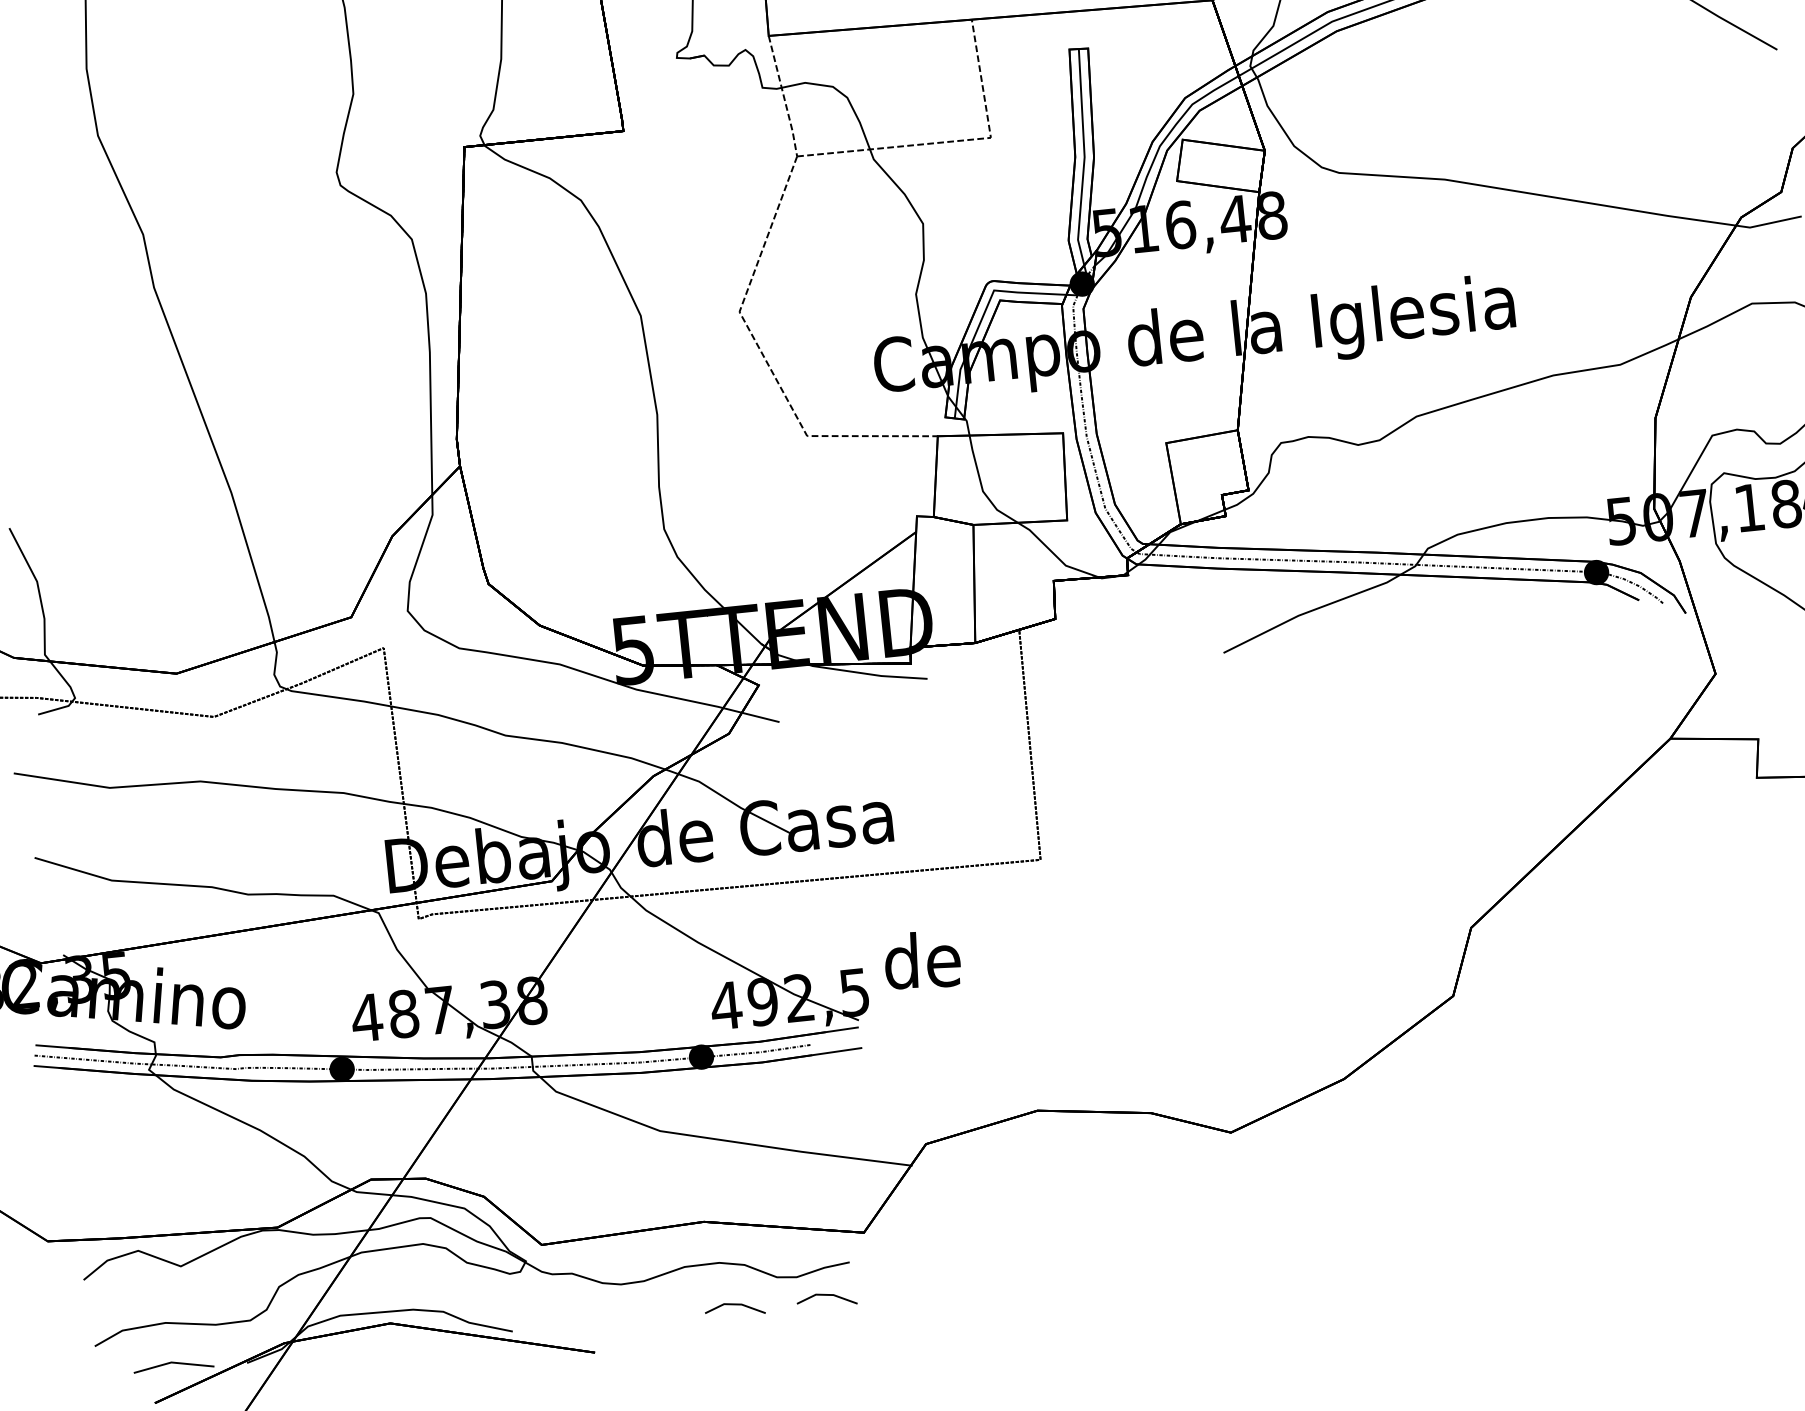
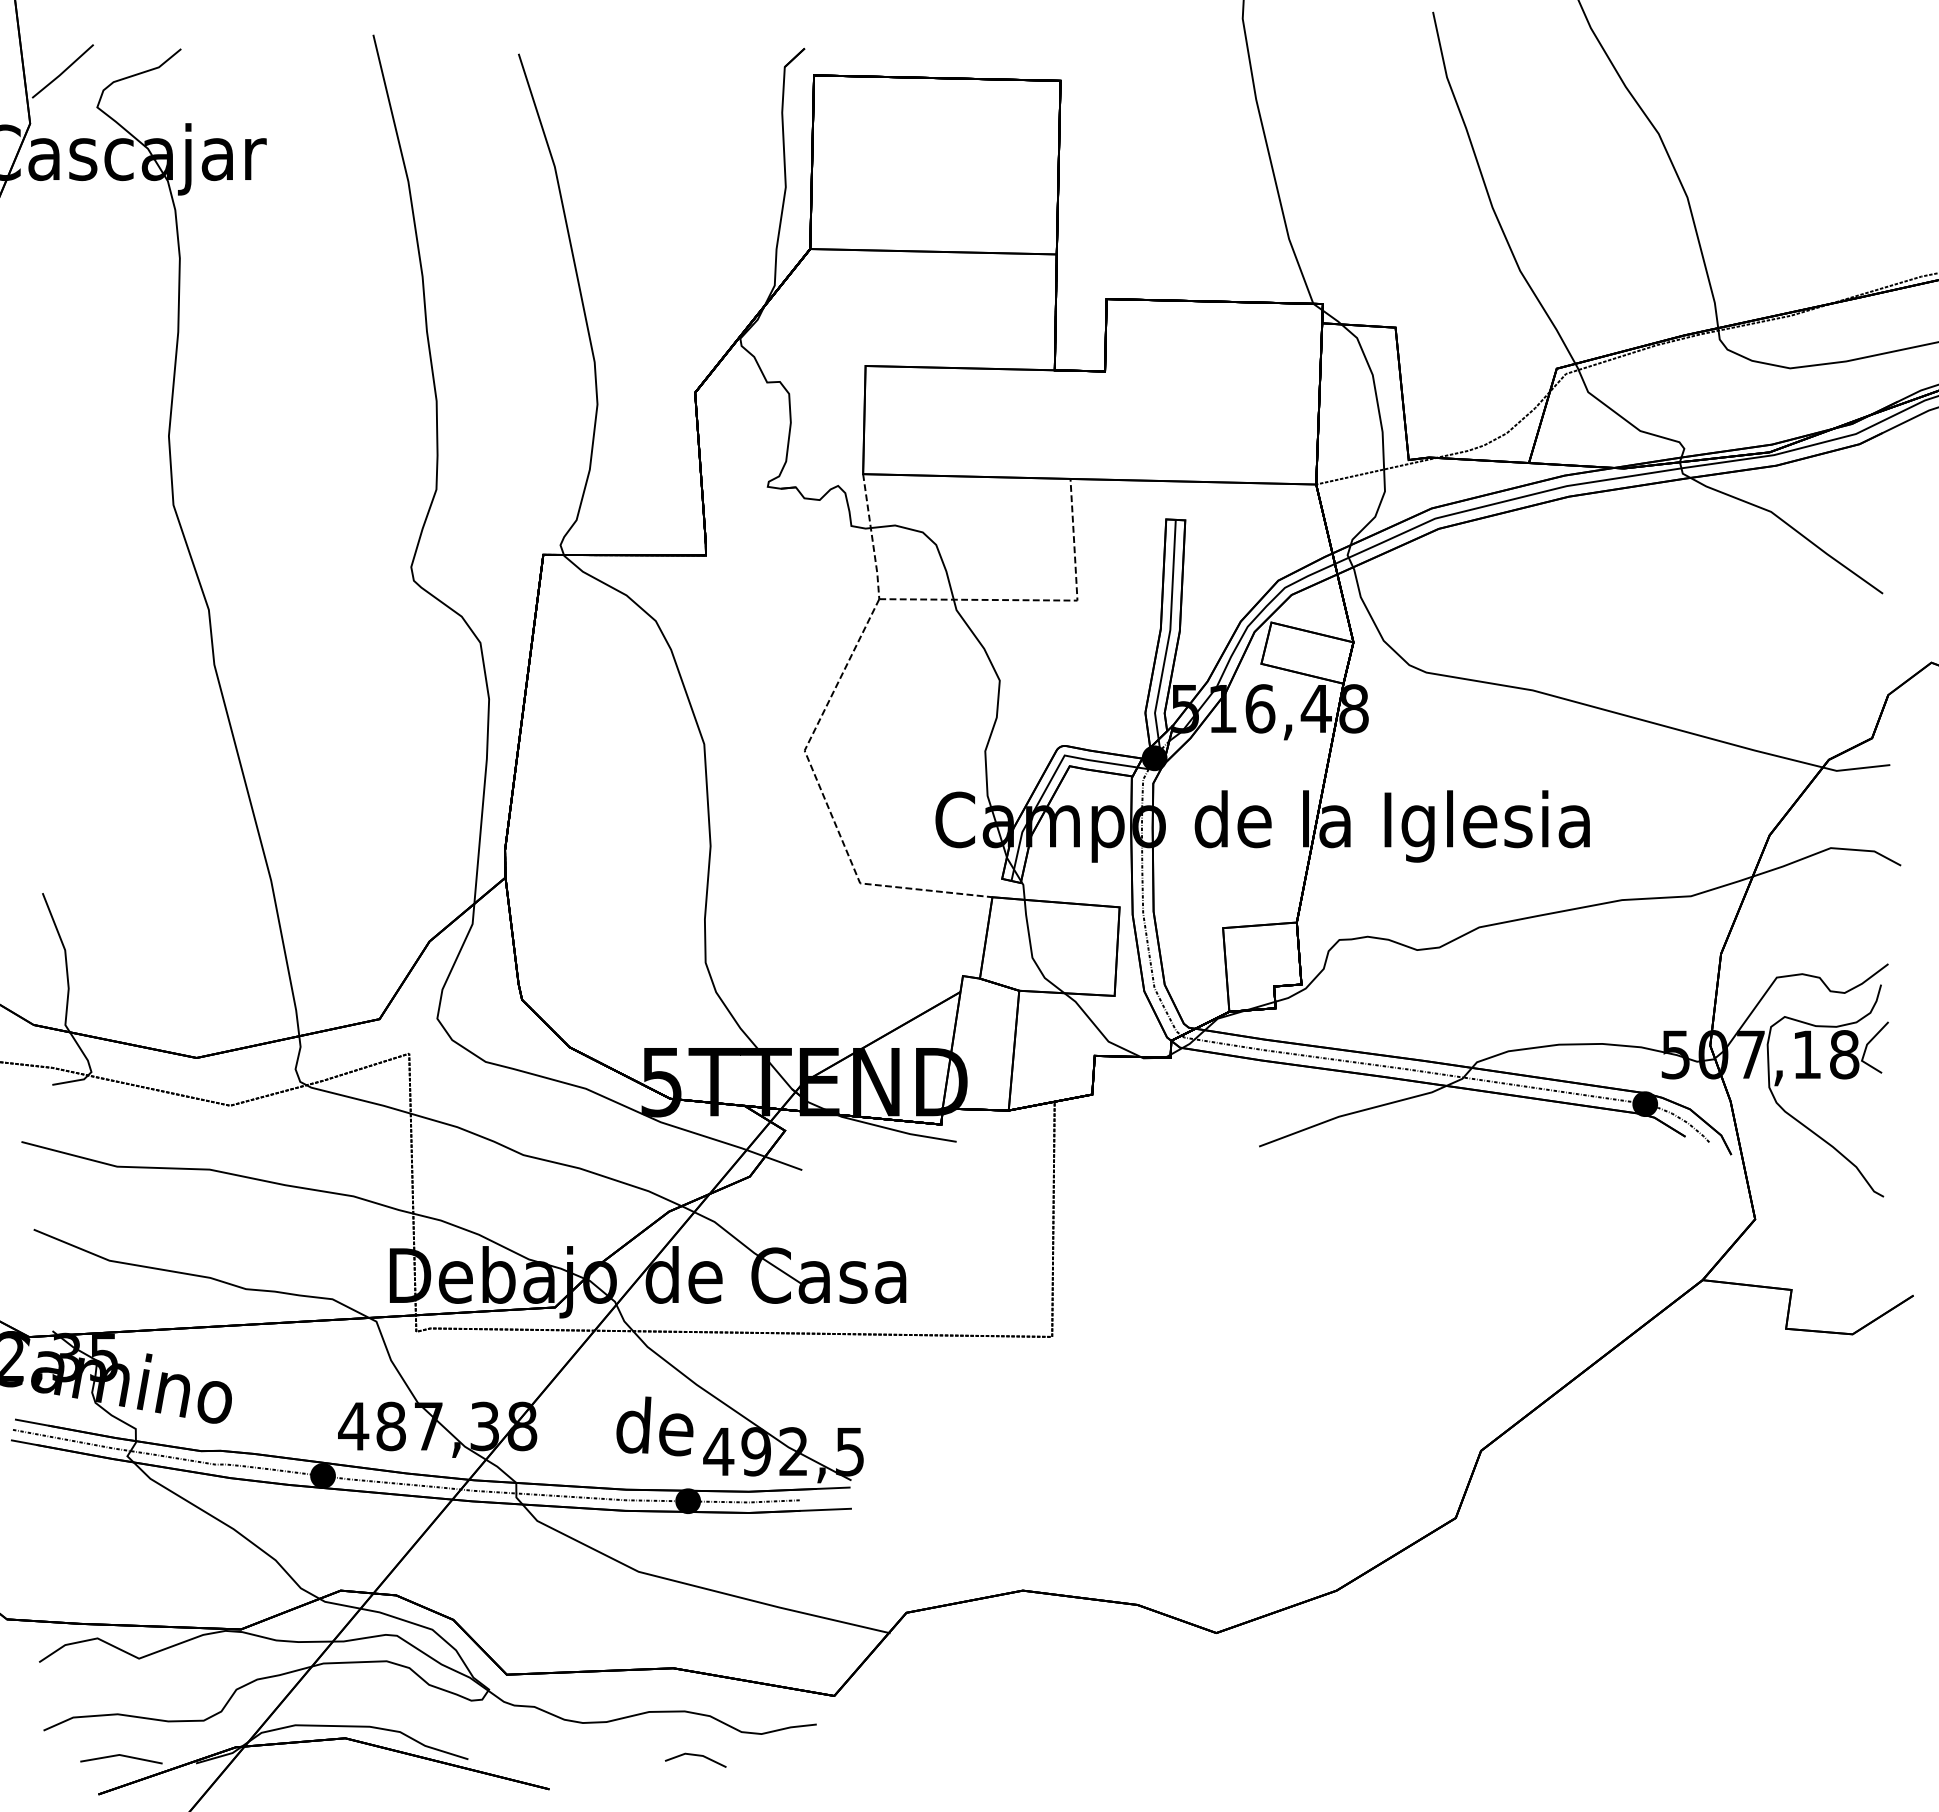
text: (921, 960) -> (654, 1426), moved
line: (828, 1296) -> (791, 1756), removed

